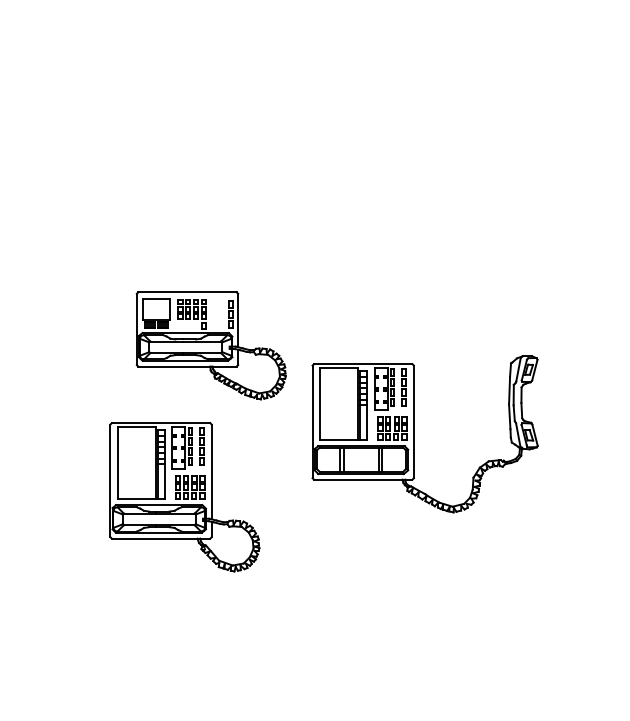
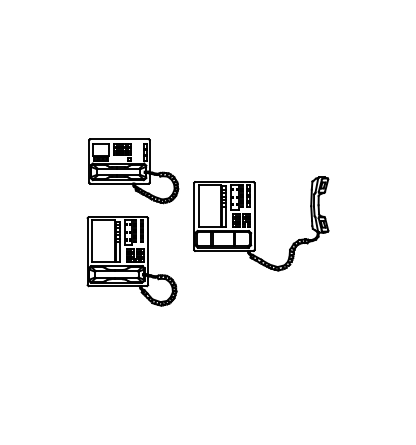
part: (183, 497) -> (131, 261), moved

